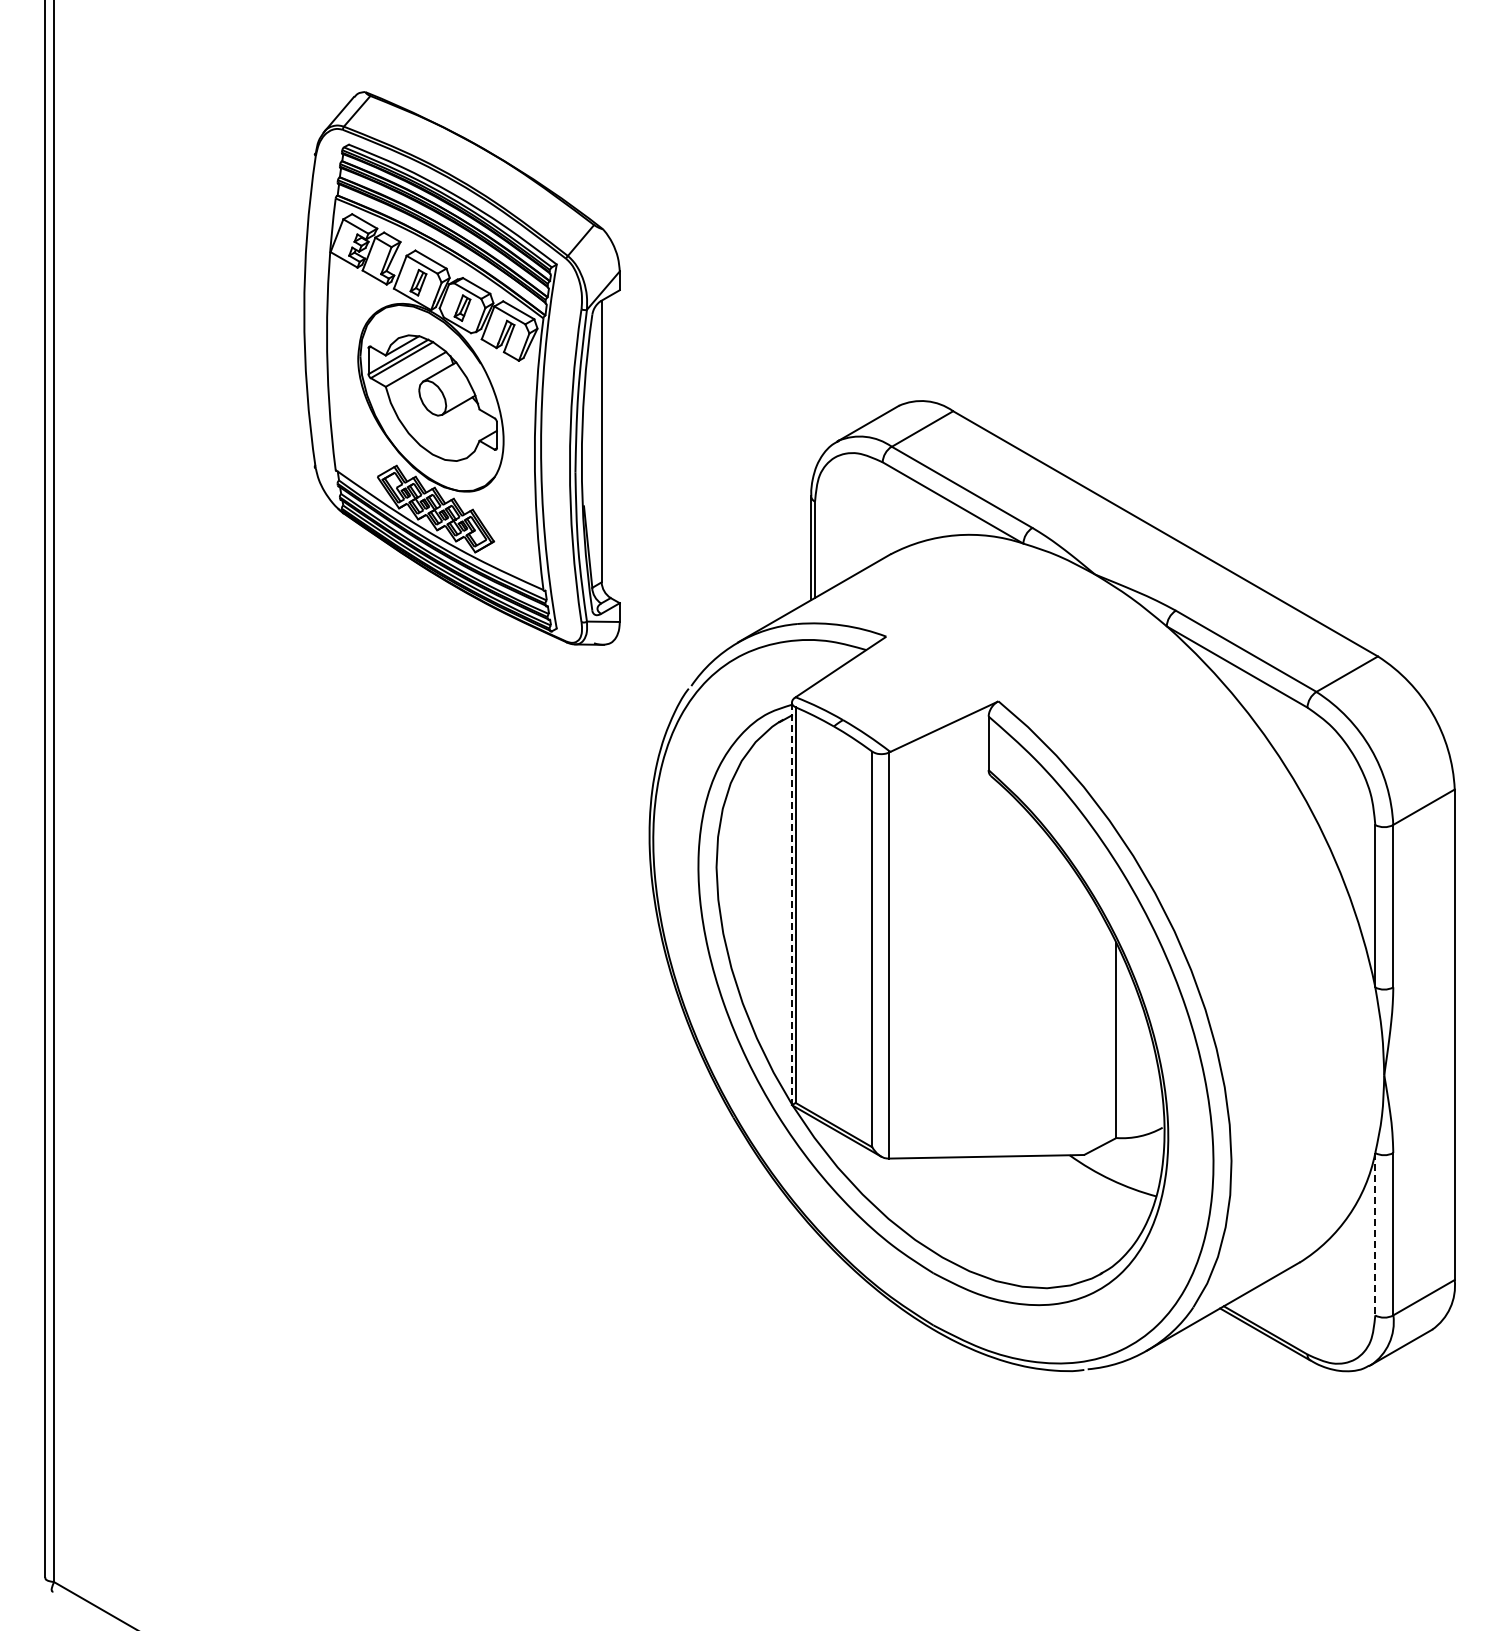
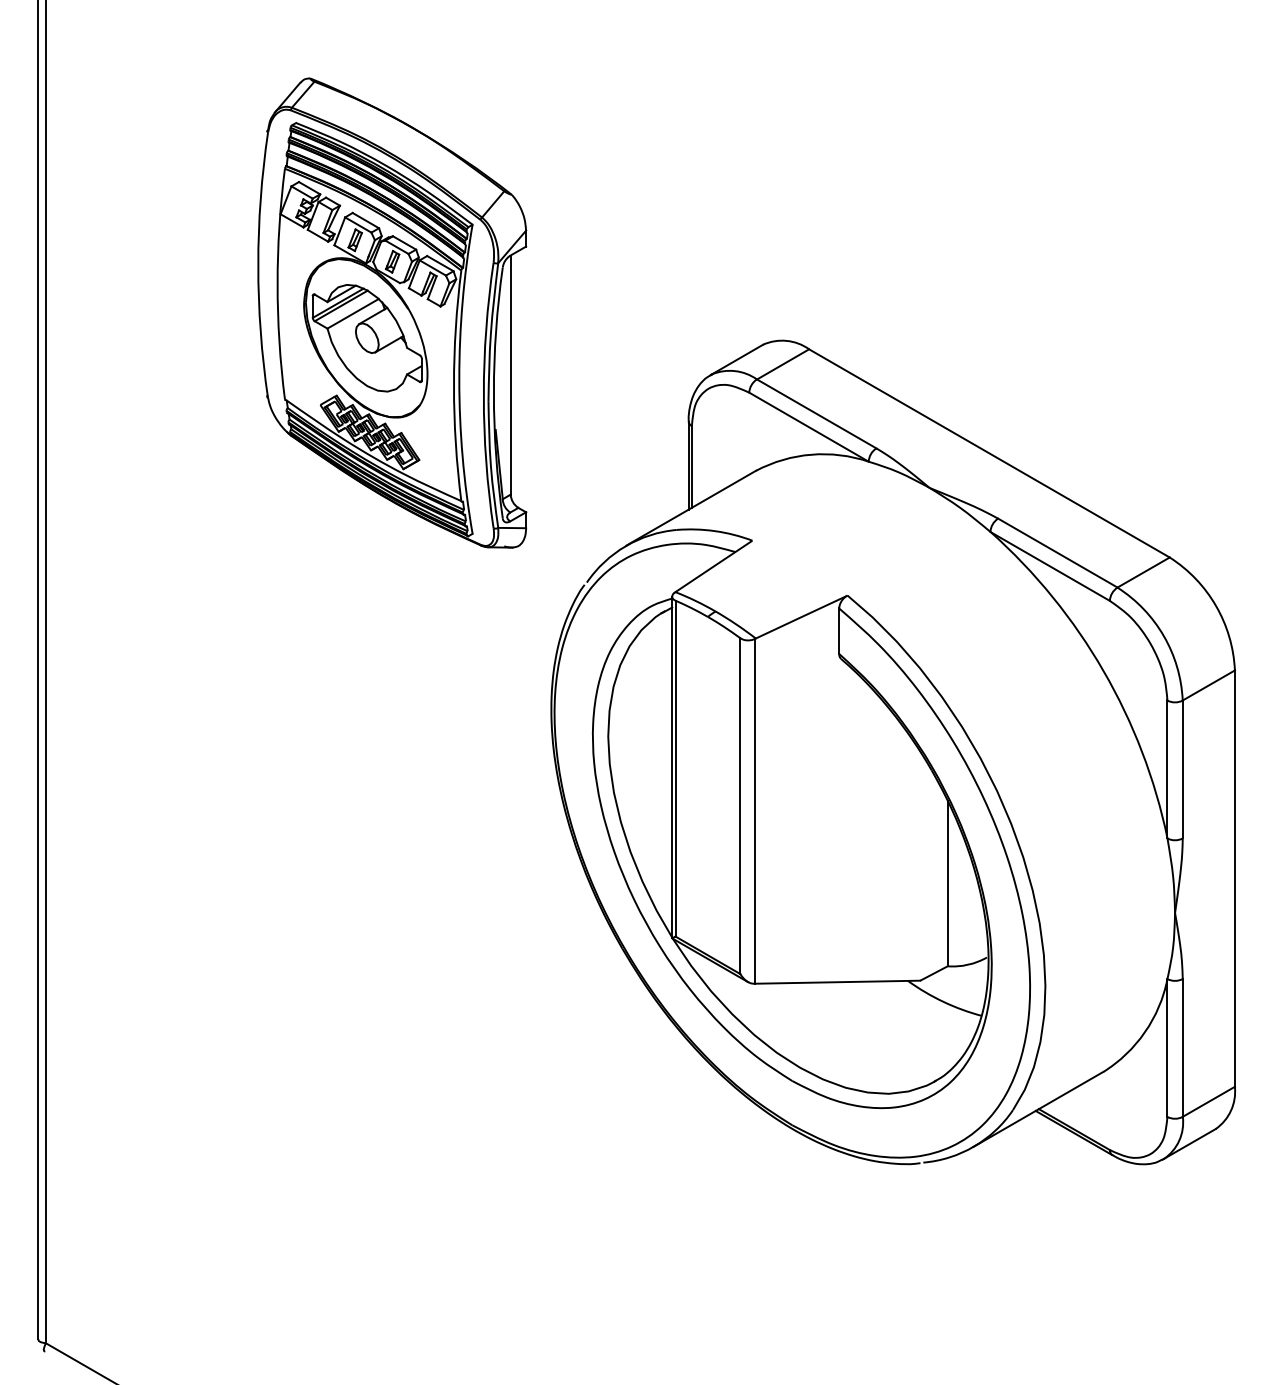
line: (791, 904) -> (671, 768), dashed -> solid
line: (1375, 1234) -> (1167, 1048), dashed -> solid

